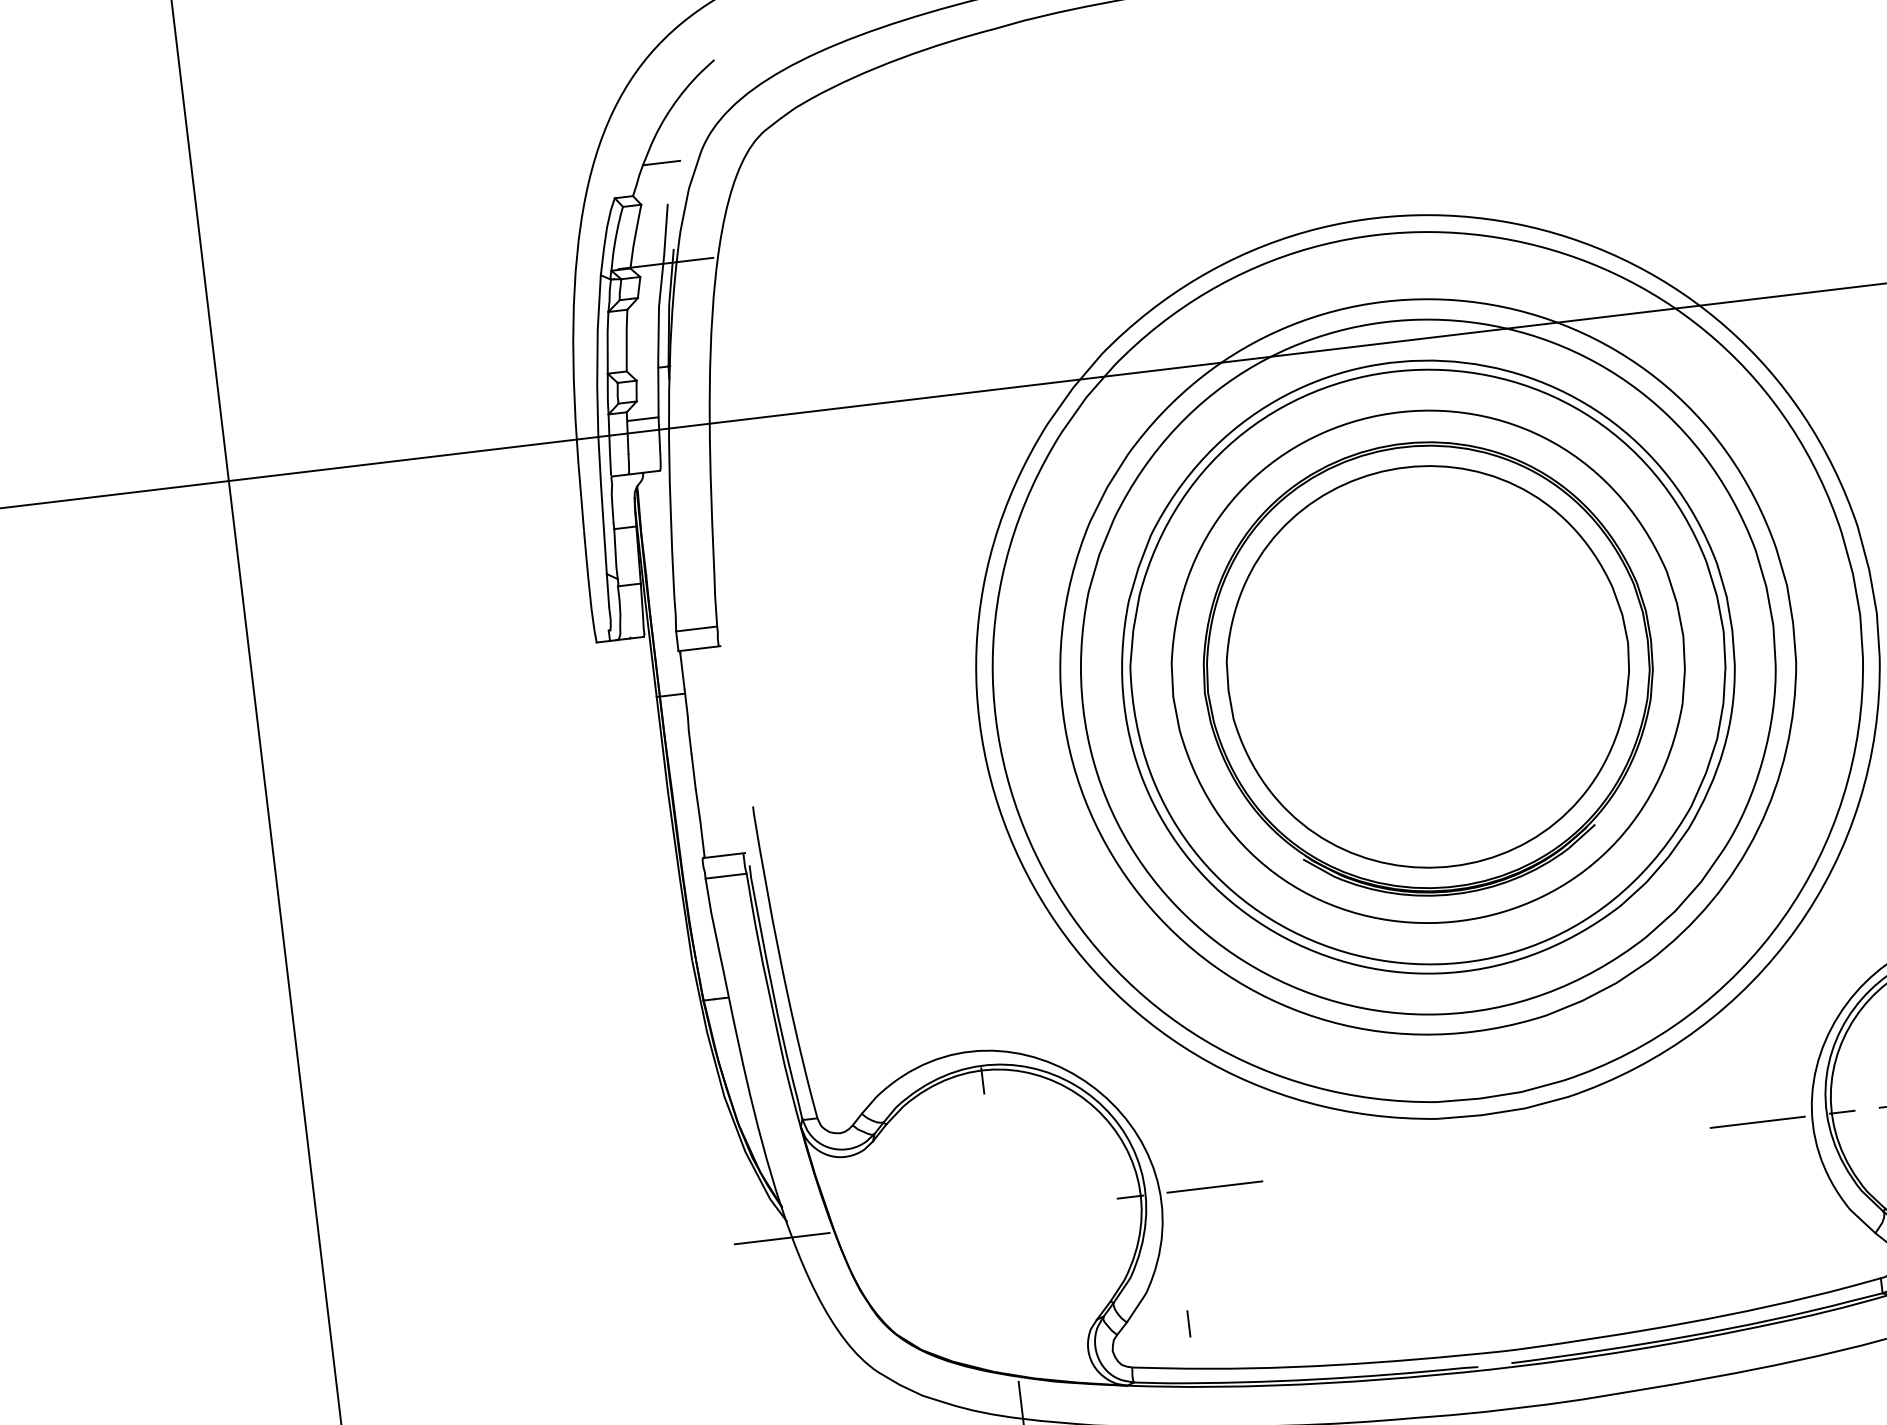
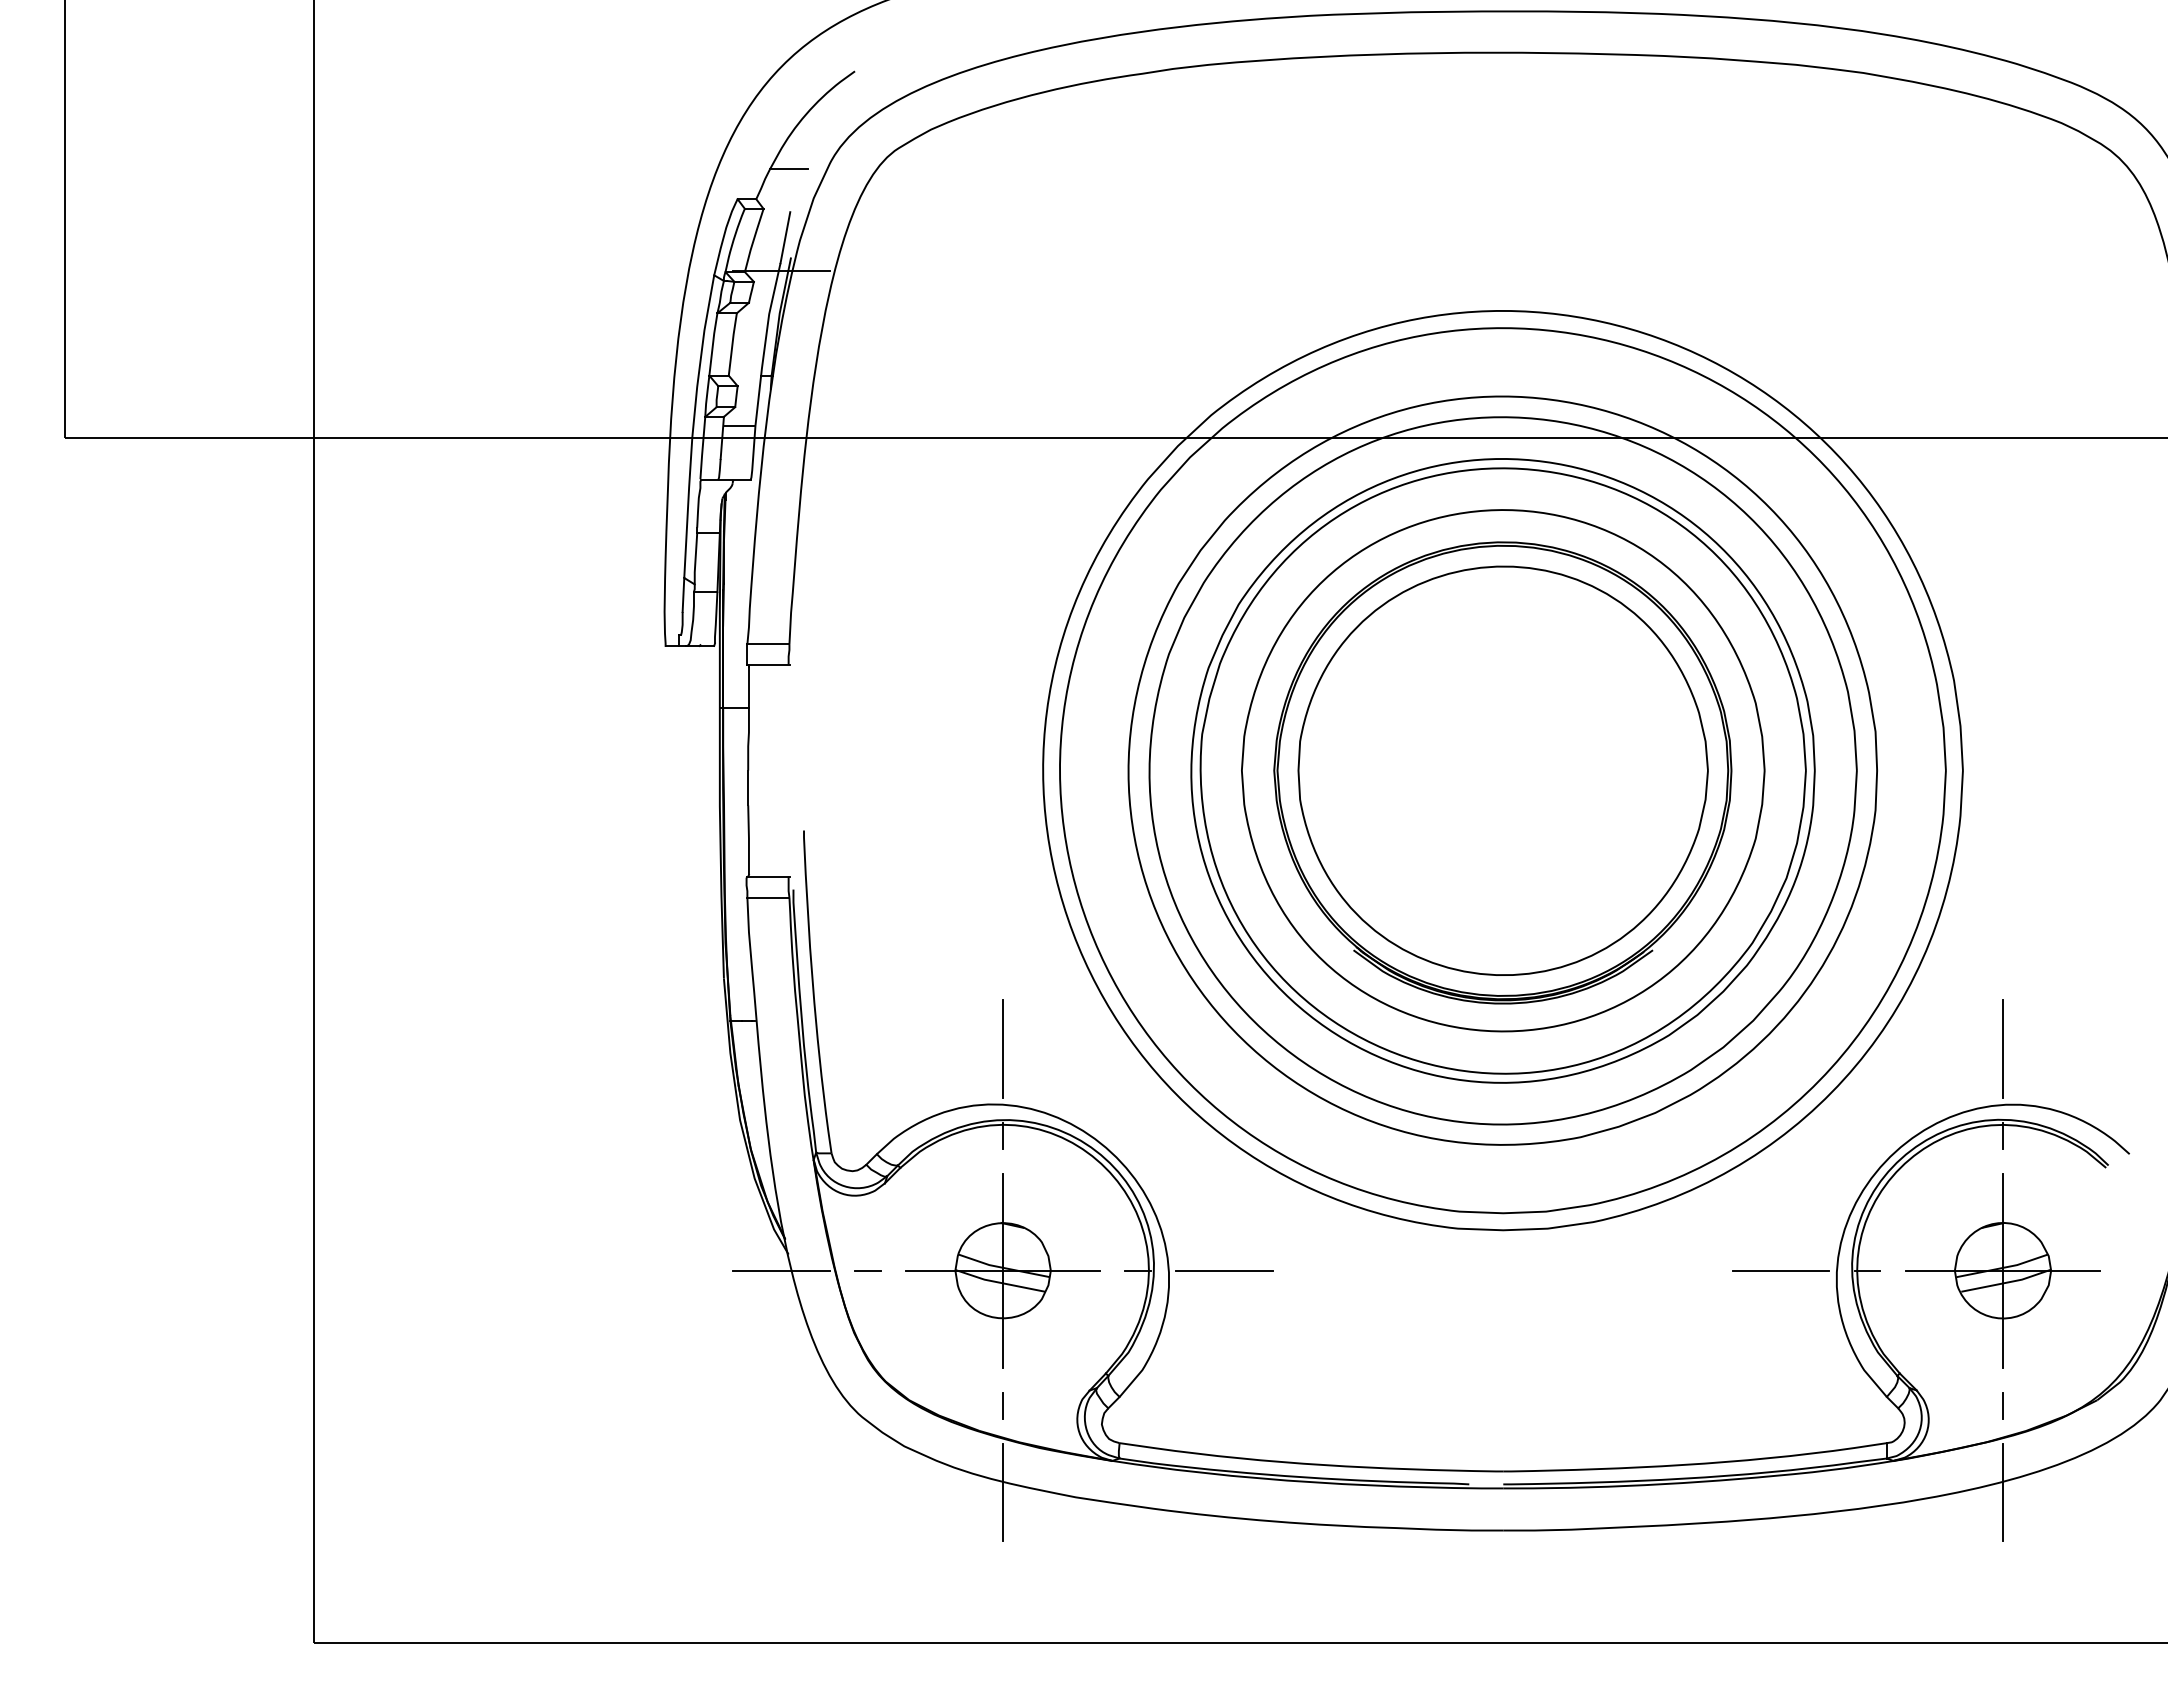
line: (973, 995) -> (1003, 1048), added
part: (997, 1212) -> (1002, 1270), added
line: (866, 1228) -> (867, 1270), added
line: (1188, 1323) -> (1002, 1405), moved

